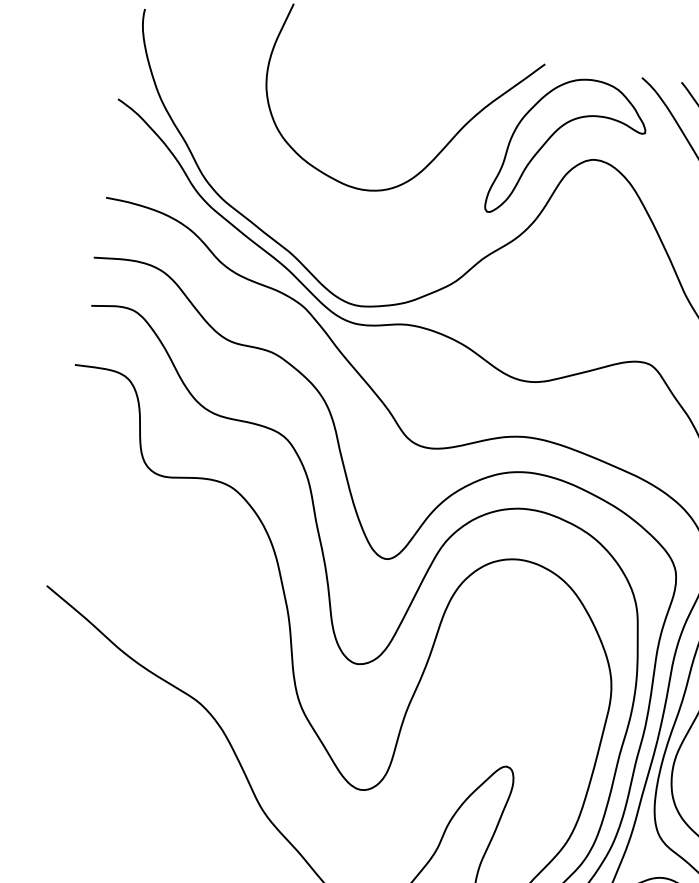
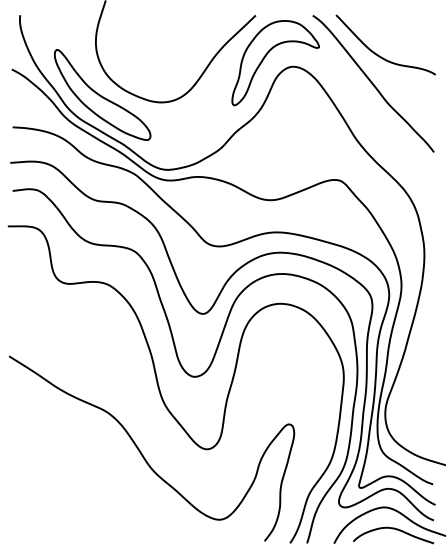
part: (266, 162) -> (102, 94), added

